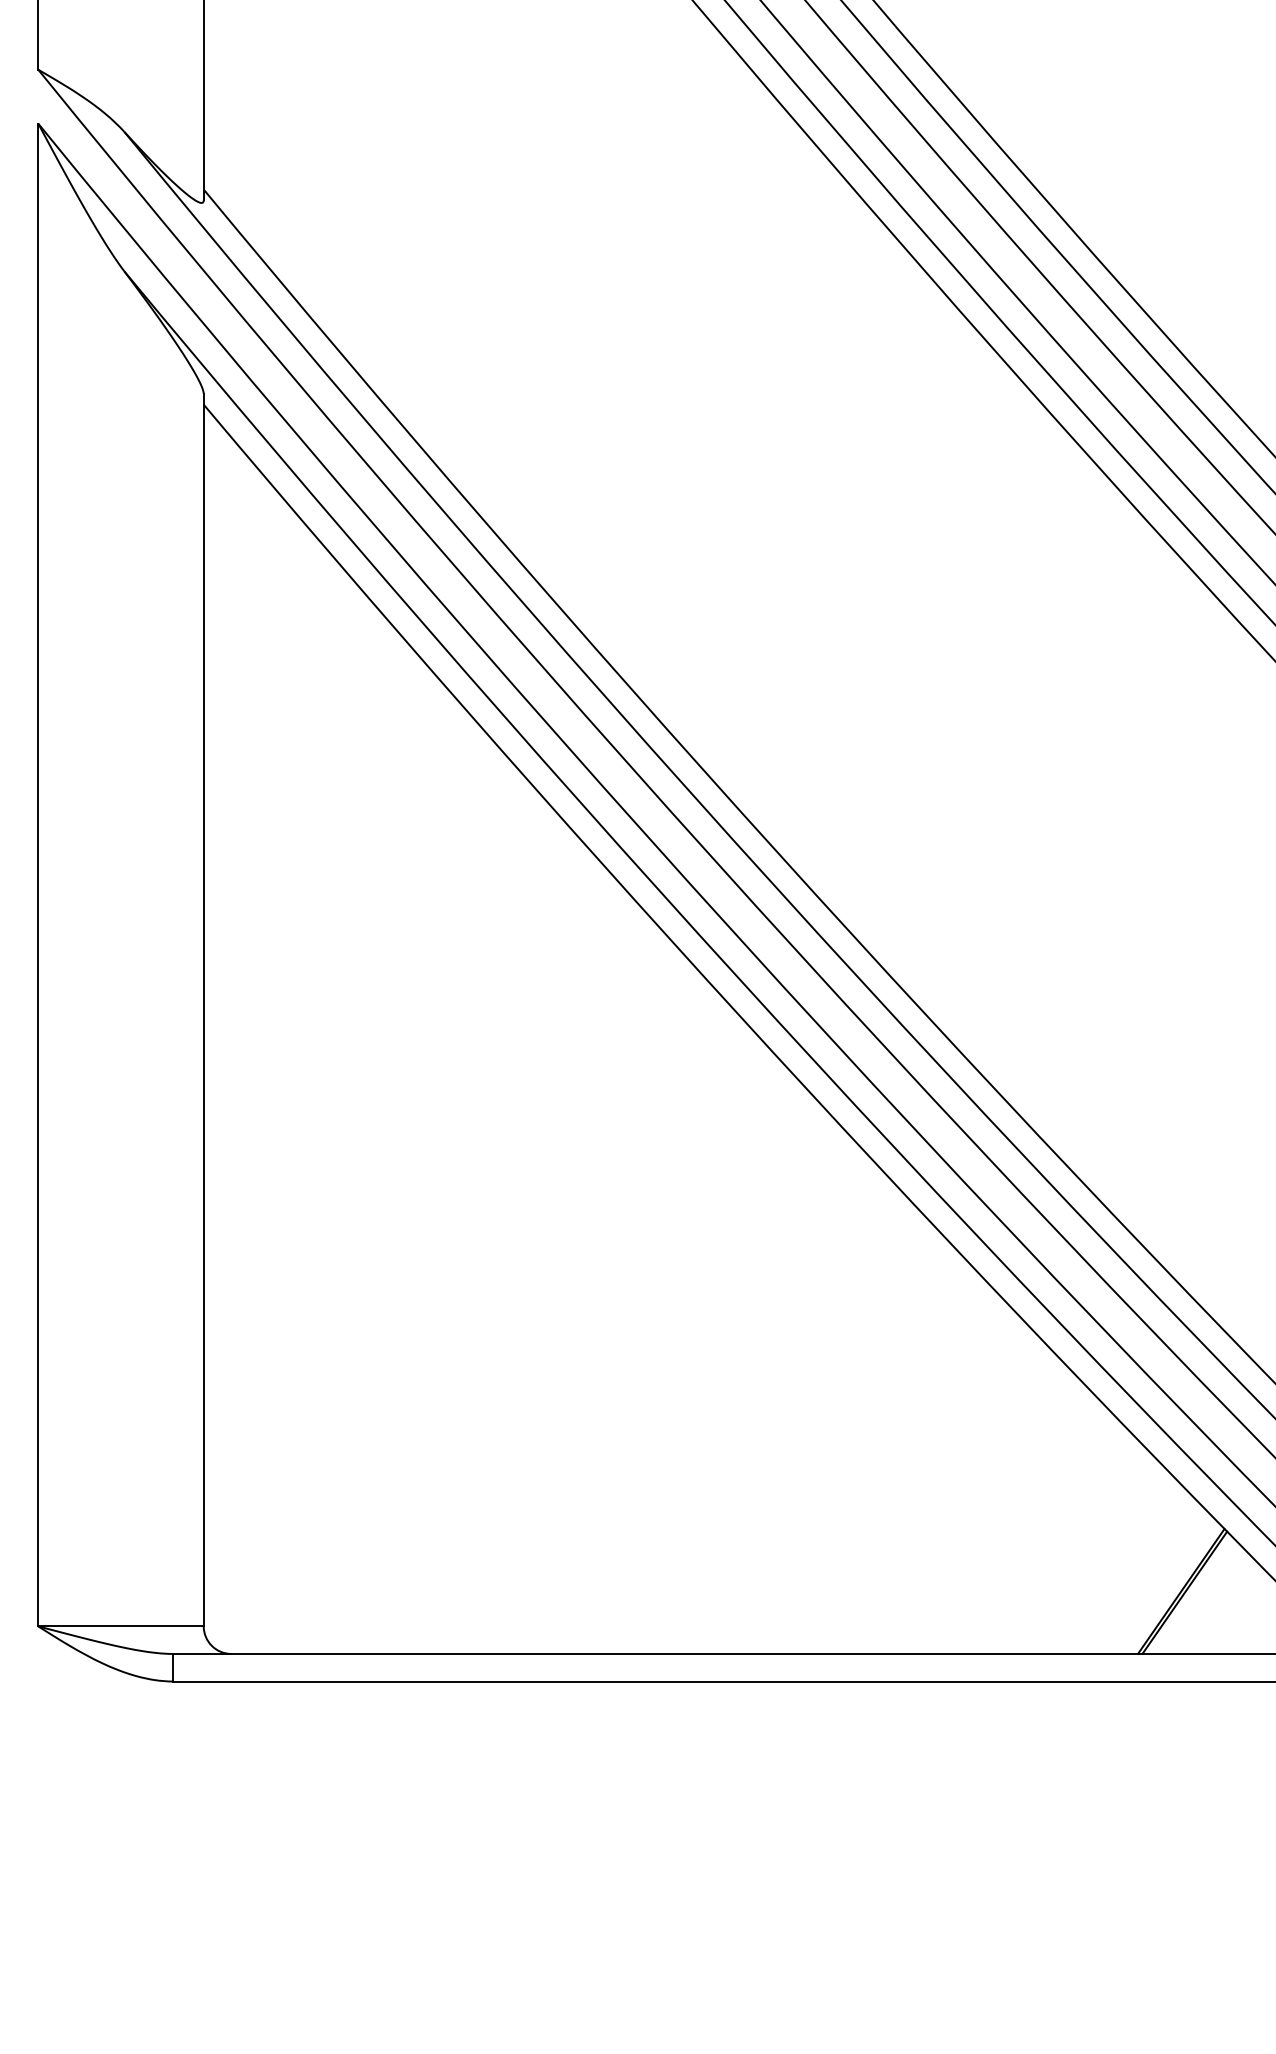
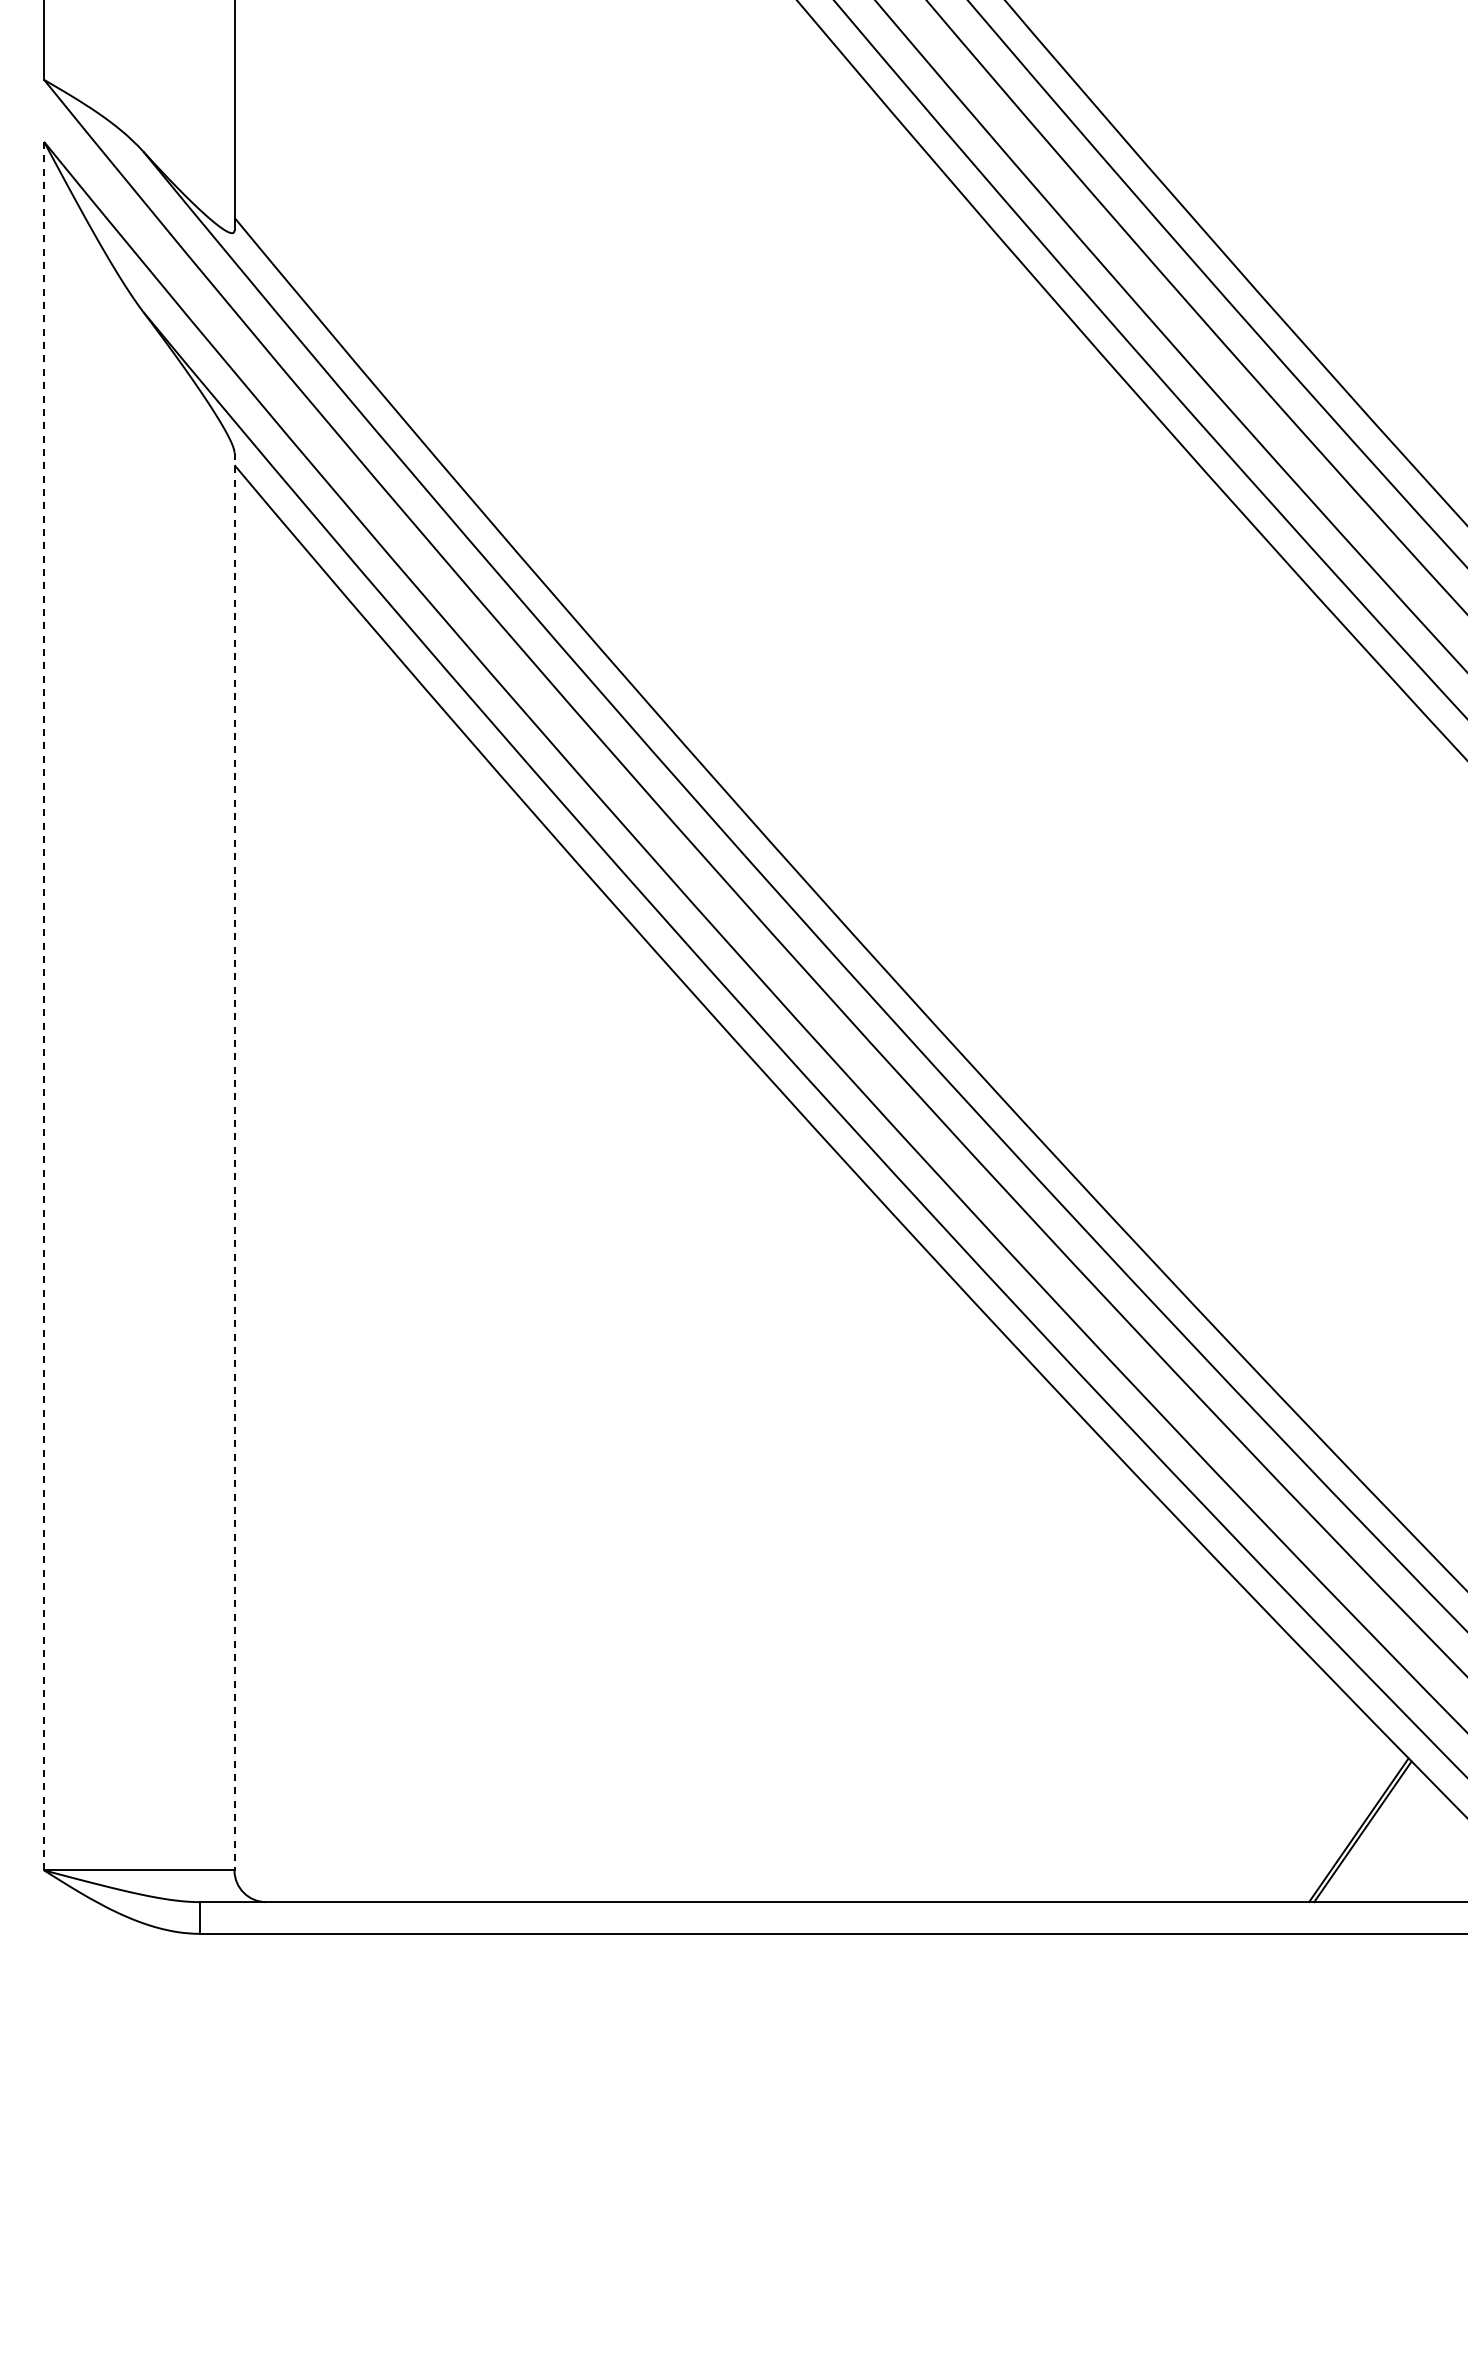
line: (38, 874) -> (44, 1005), solid -> dashed
line: (203, 1010) -> (234, 1161), solid -> dashed

